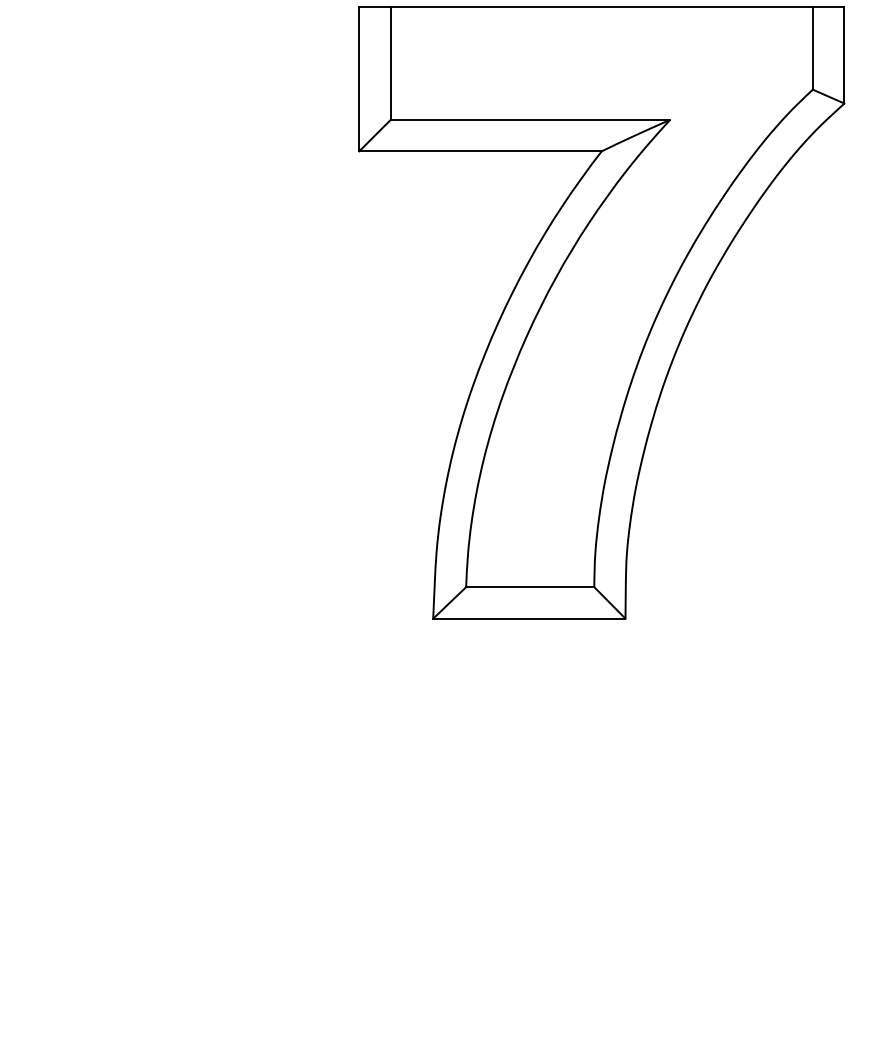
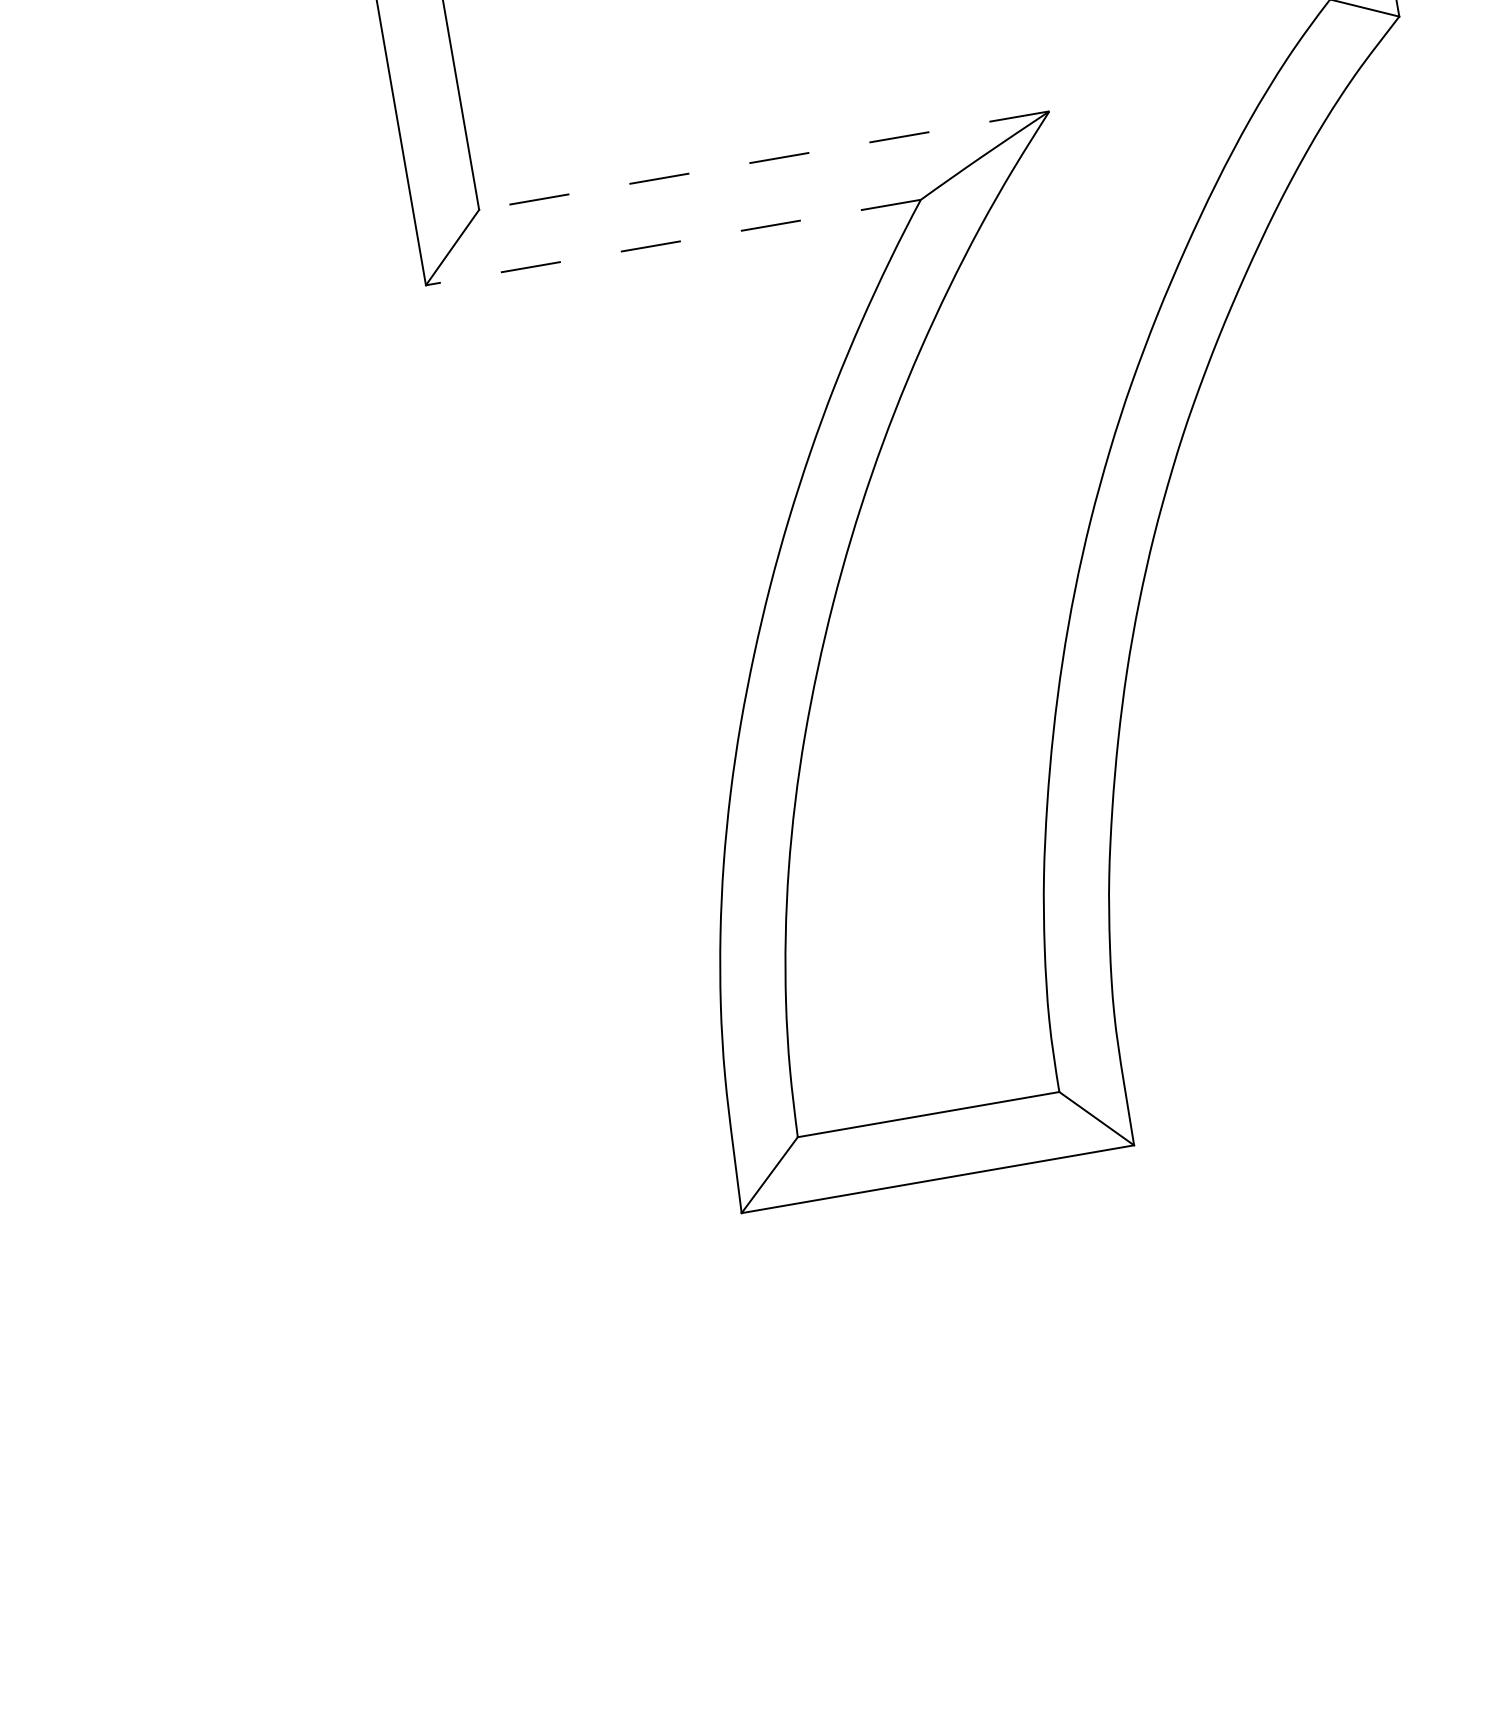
line: (530, 119) -> (764, 159), solid -> dashed
line: (480, 151) -> (673, 242), solid -> dashed

